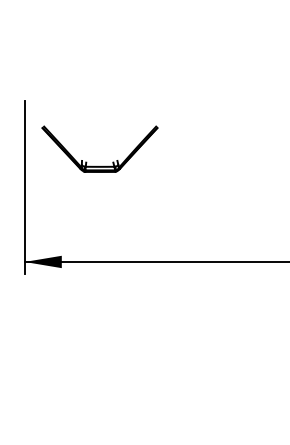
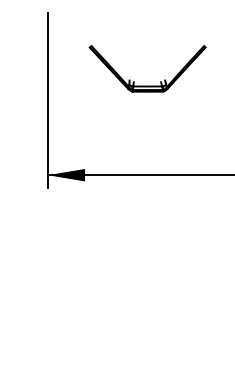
part: (96, 165) -> (144, 85), moved

